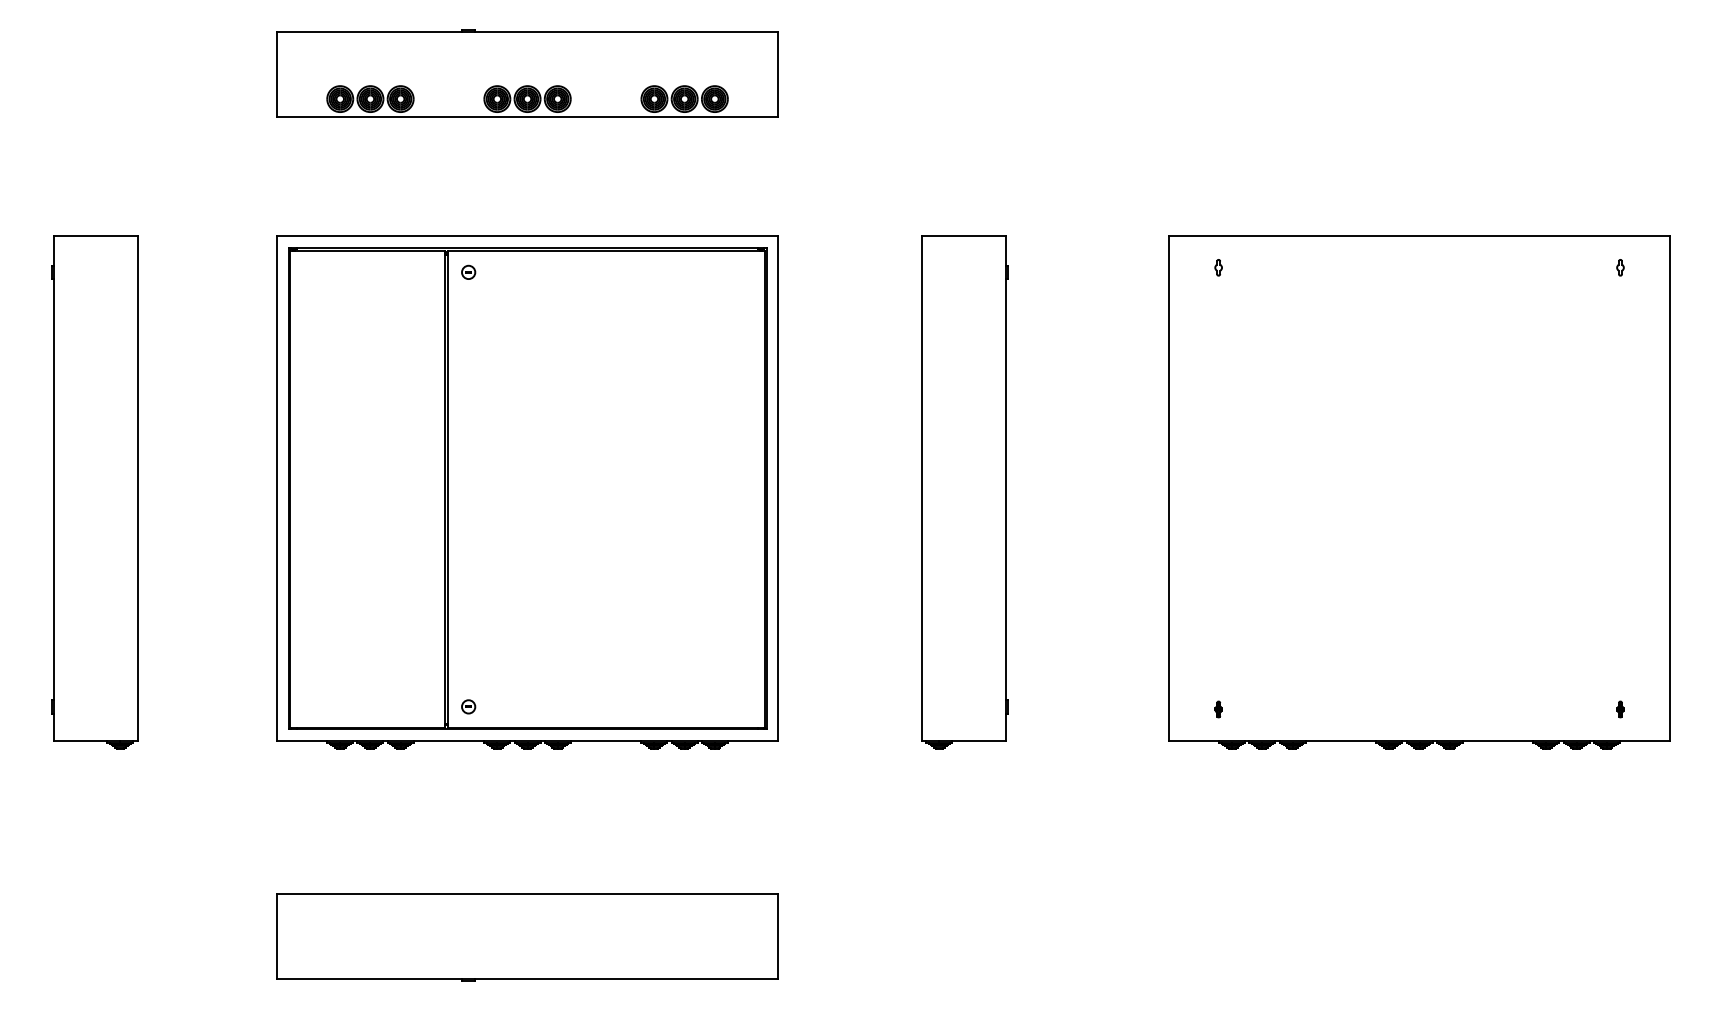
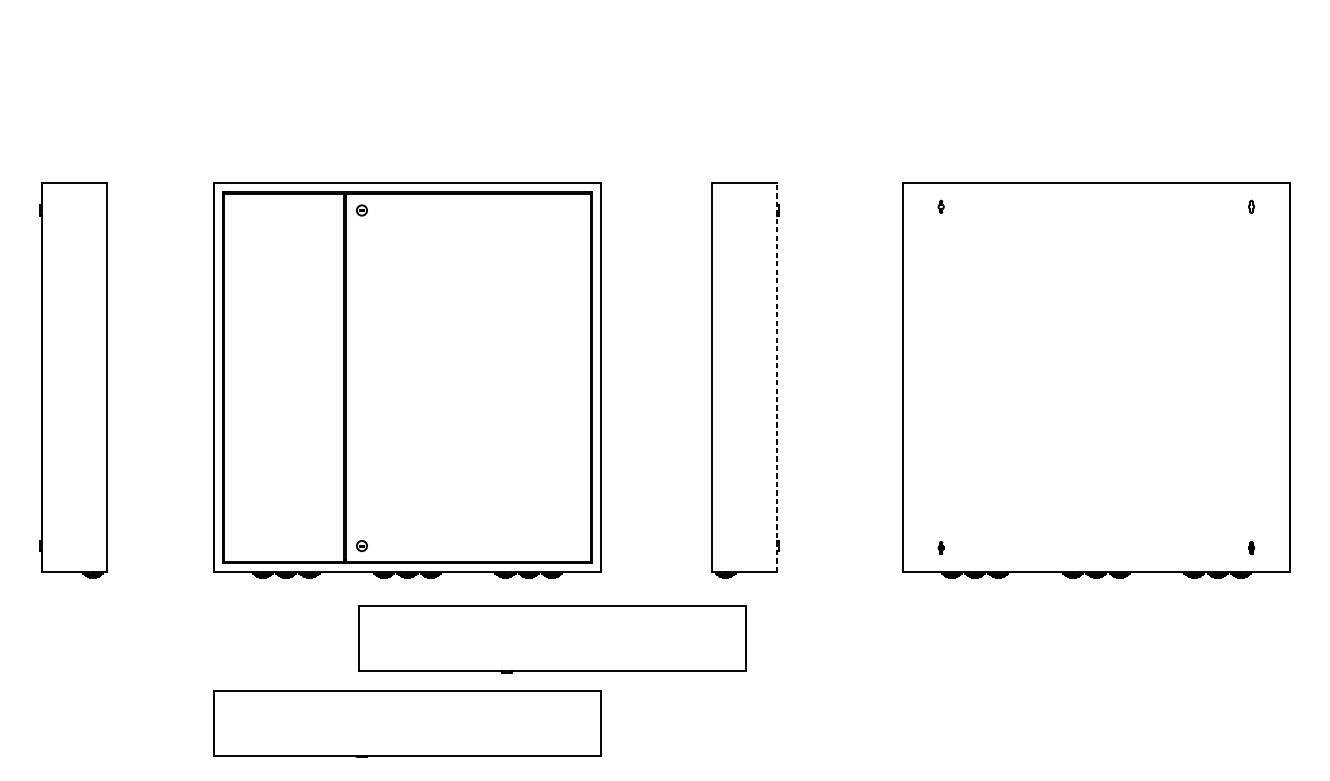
part: (527, 73) -> (407, 56), removed
line: (1006, 488) -> (777, 377), solid -> dashed
part: (715, 827) -> (552, 639), added

